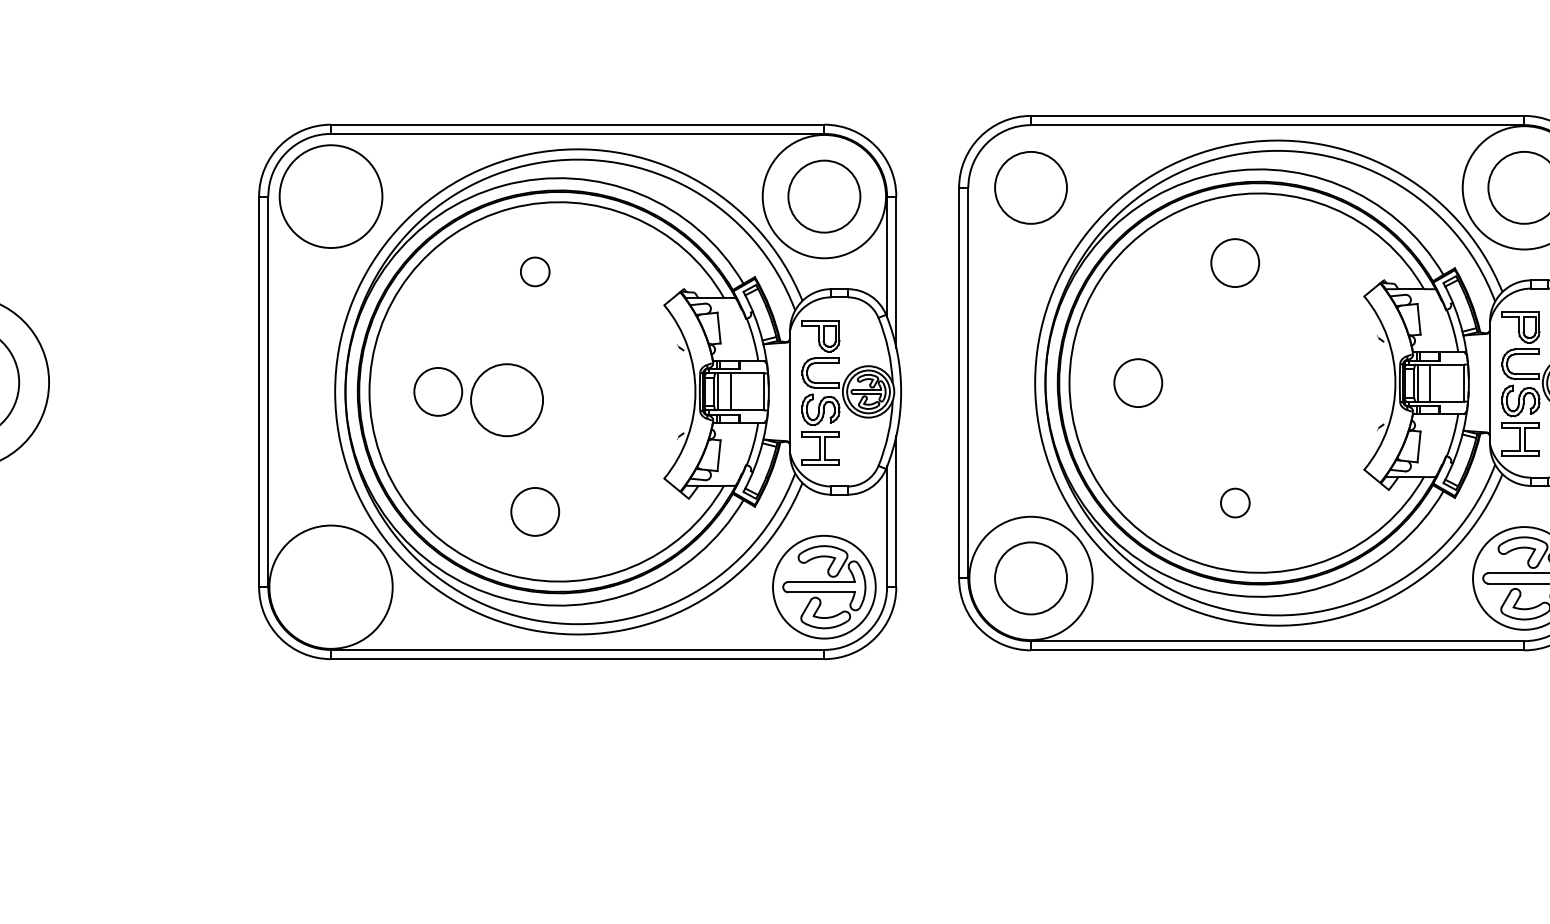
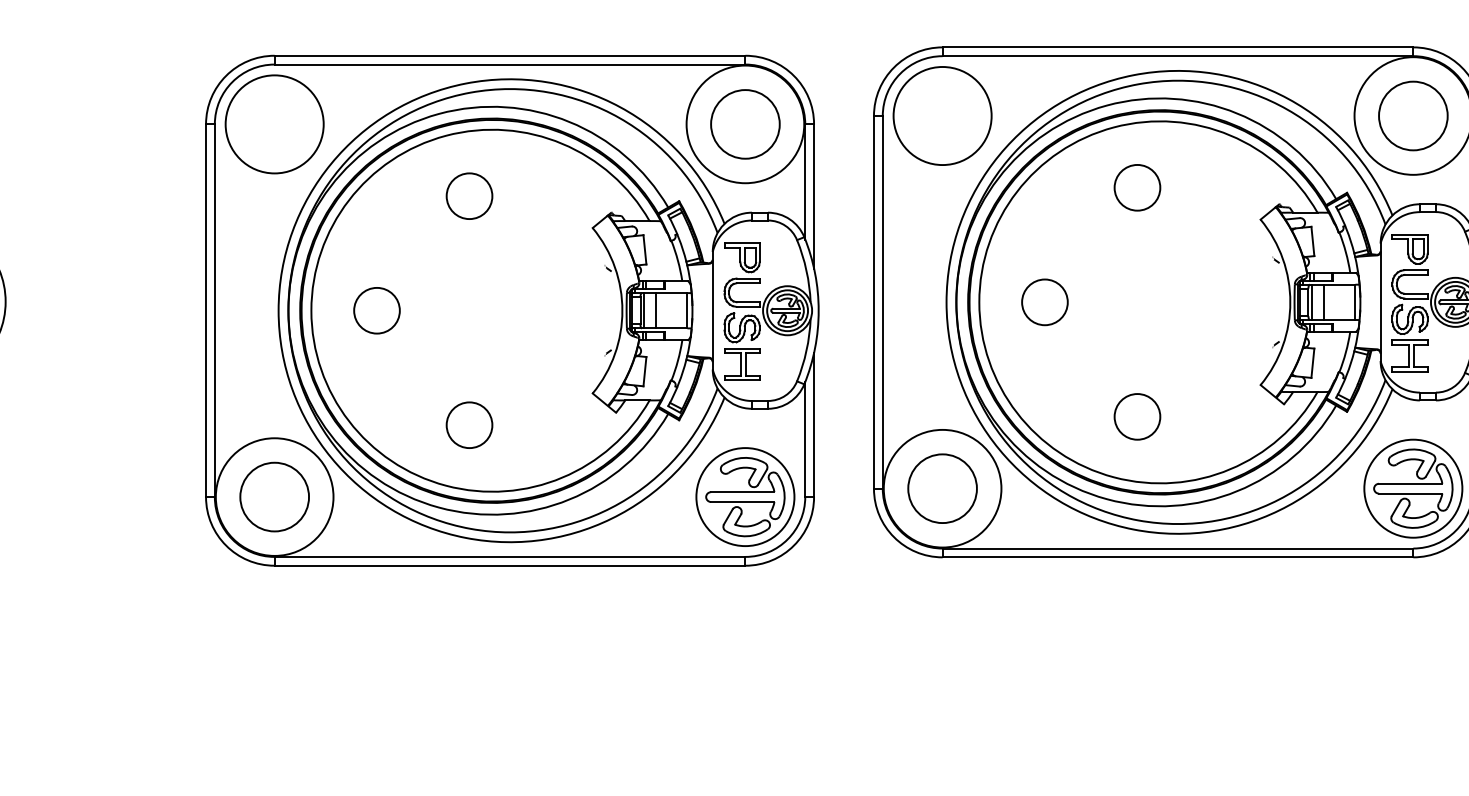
circle: (1030, 187) -> (942, 115), size x1.43
circle: (535, 271) -> (469, 195), size x1.67
circle: (506, 400) -> (274, 497), moved
circle: (1235, 502) -> (1137, 416), size x1.67

